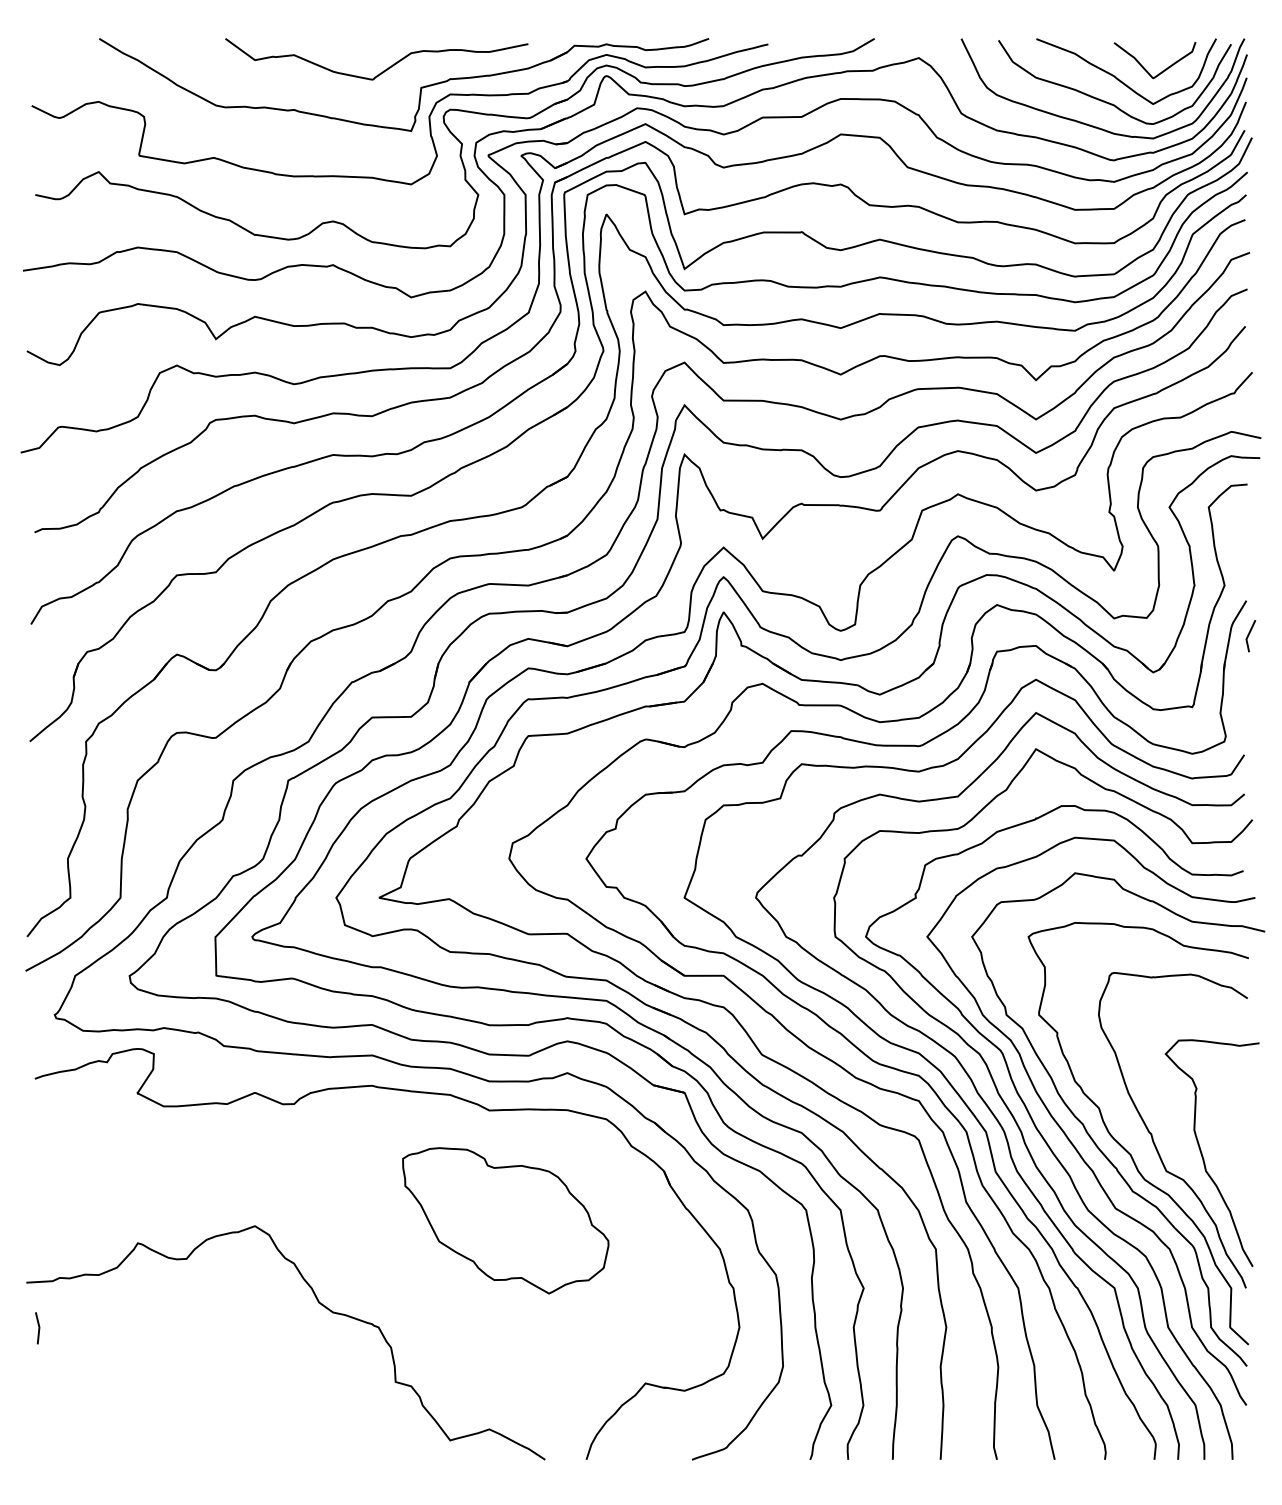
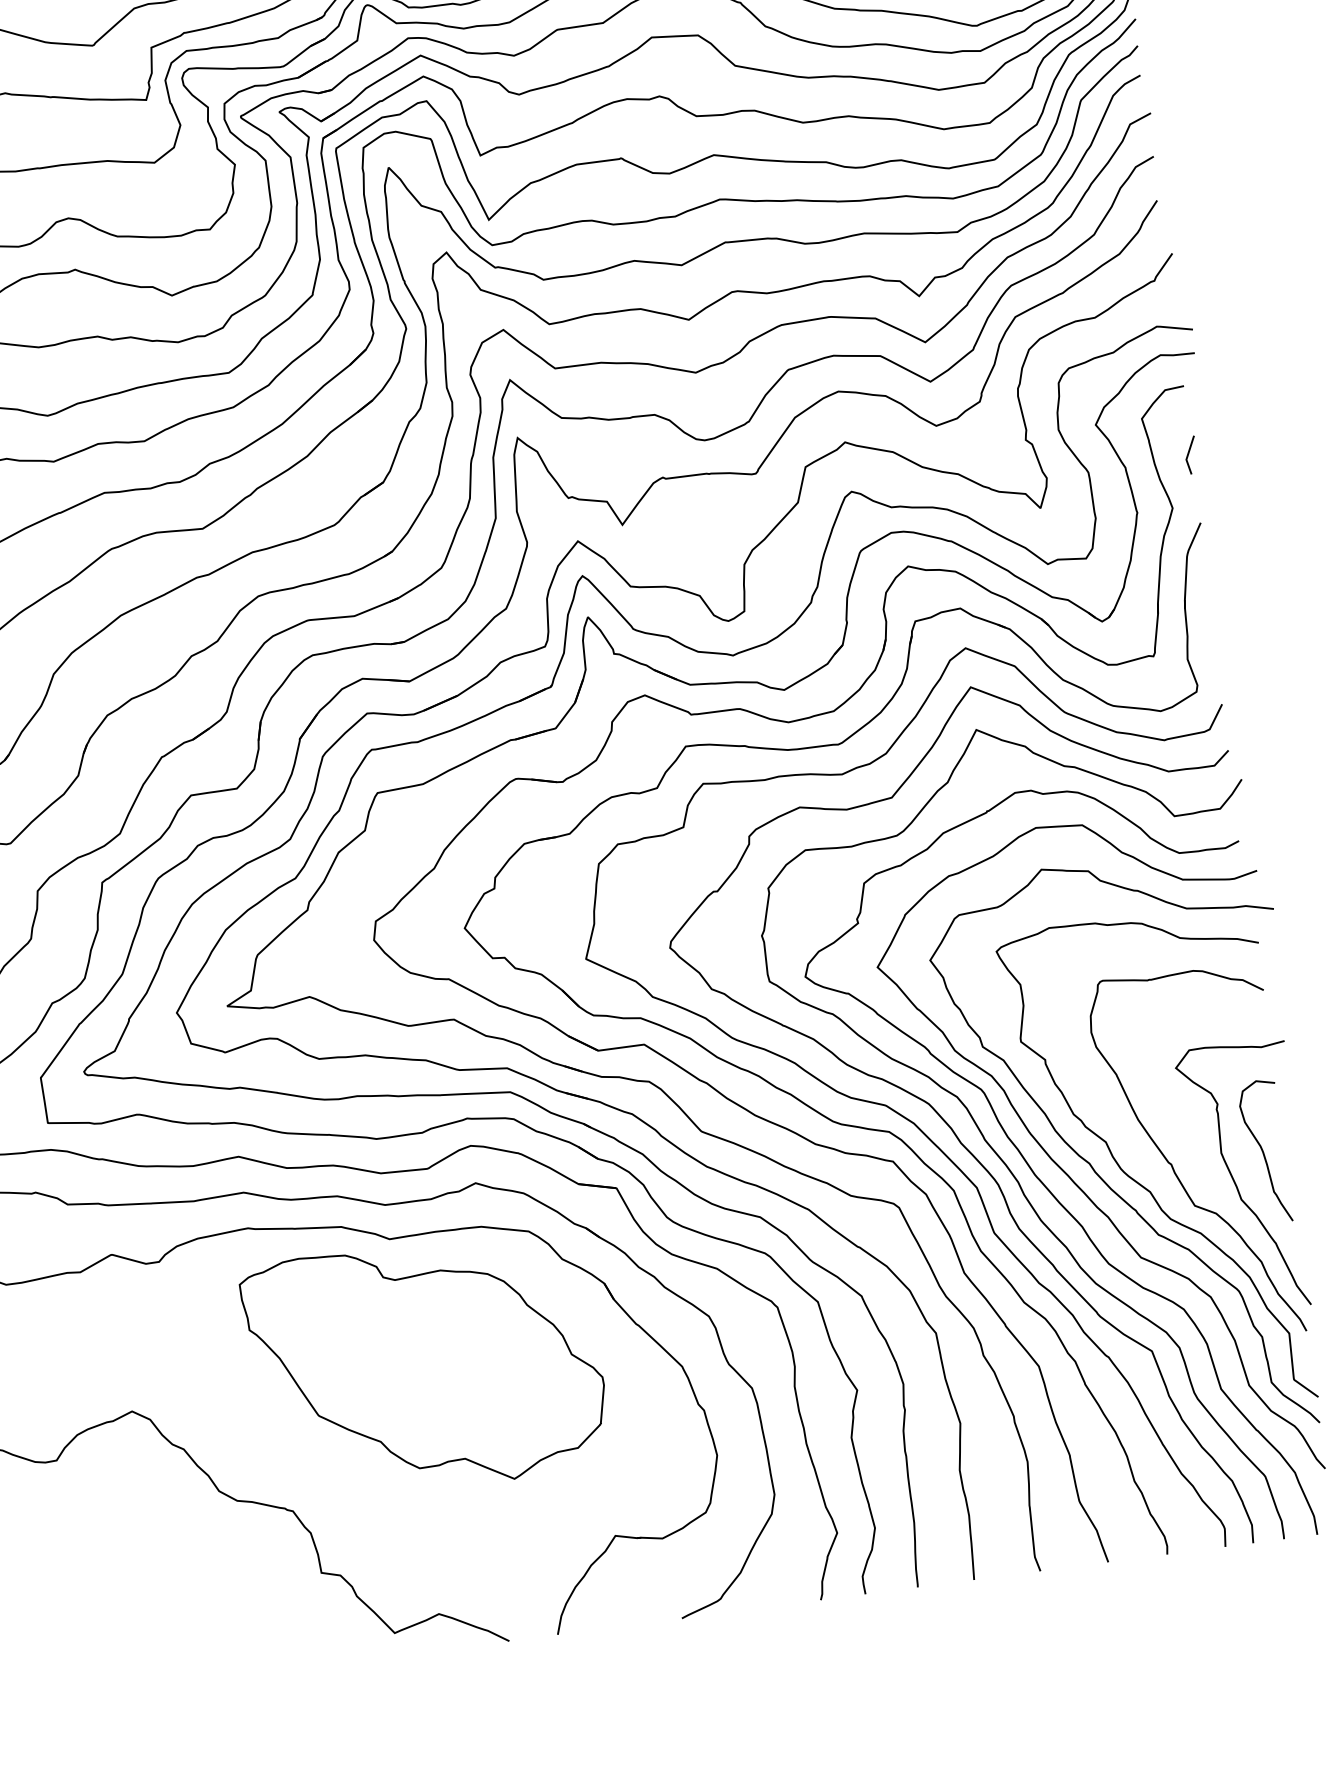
line: (1249, 635) -> (1189, 454), moved
curve: (1230, 1133) -> (1264, 1151), added
part: (505, 1220) -> (425, 1366), size x1.43

